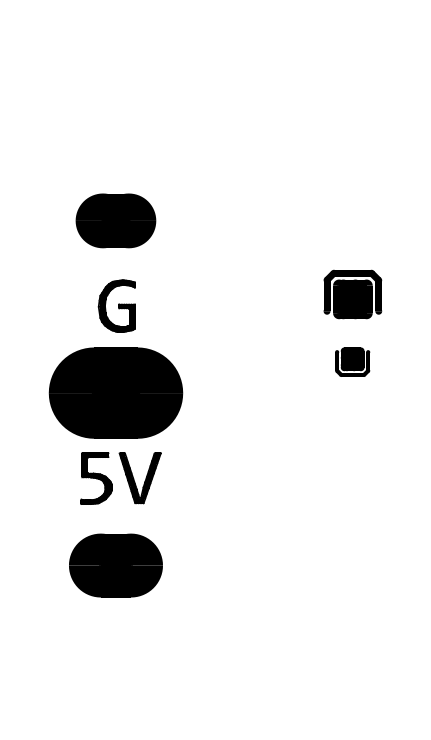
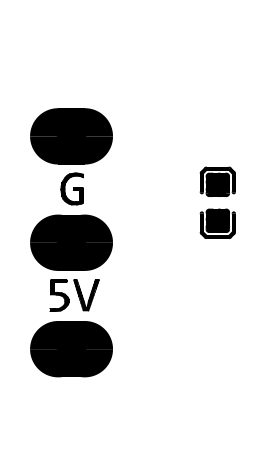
part: (115, 221) -> (71, 136), size x1.67
part: (352, 361) -> (217, 223), size x1.67
part: (115, 565) -> (71, 349), size x1.43

